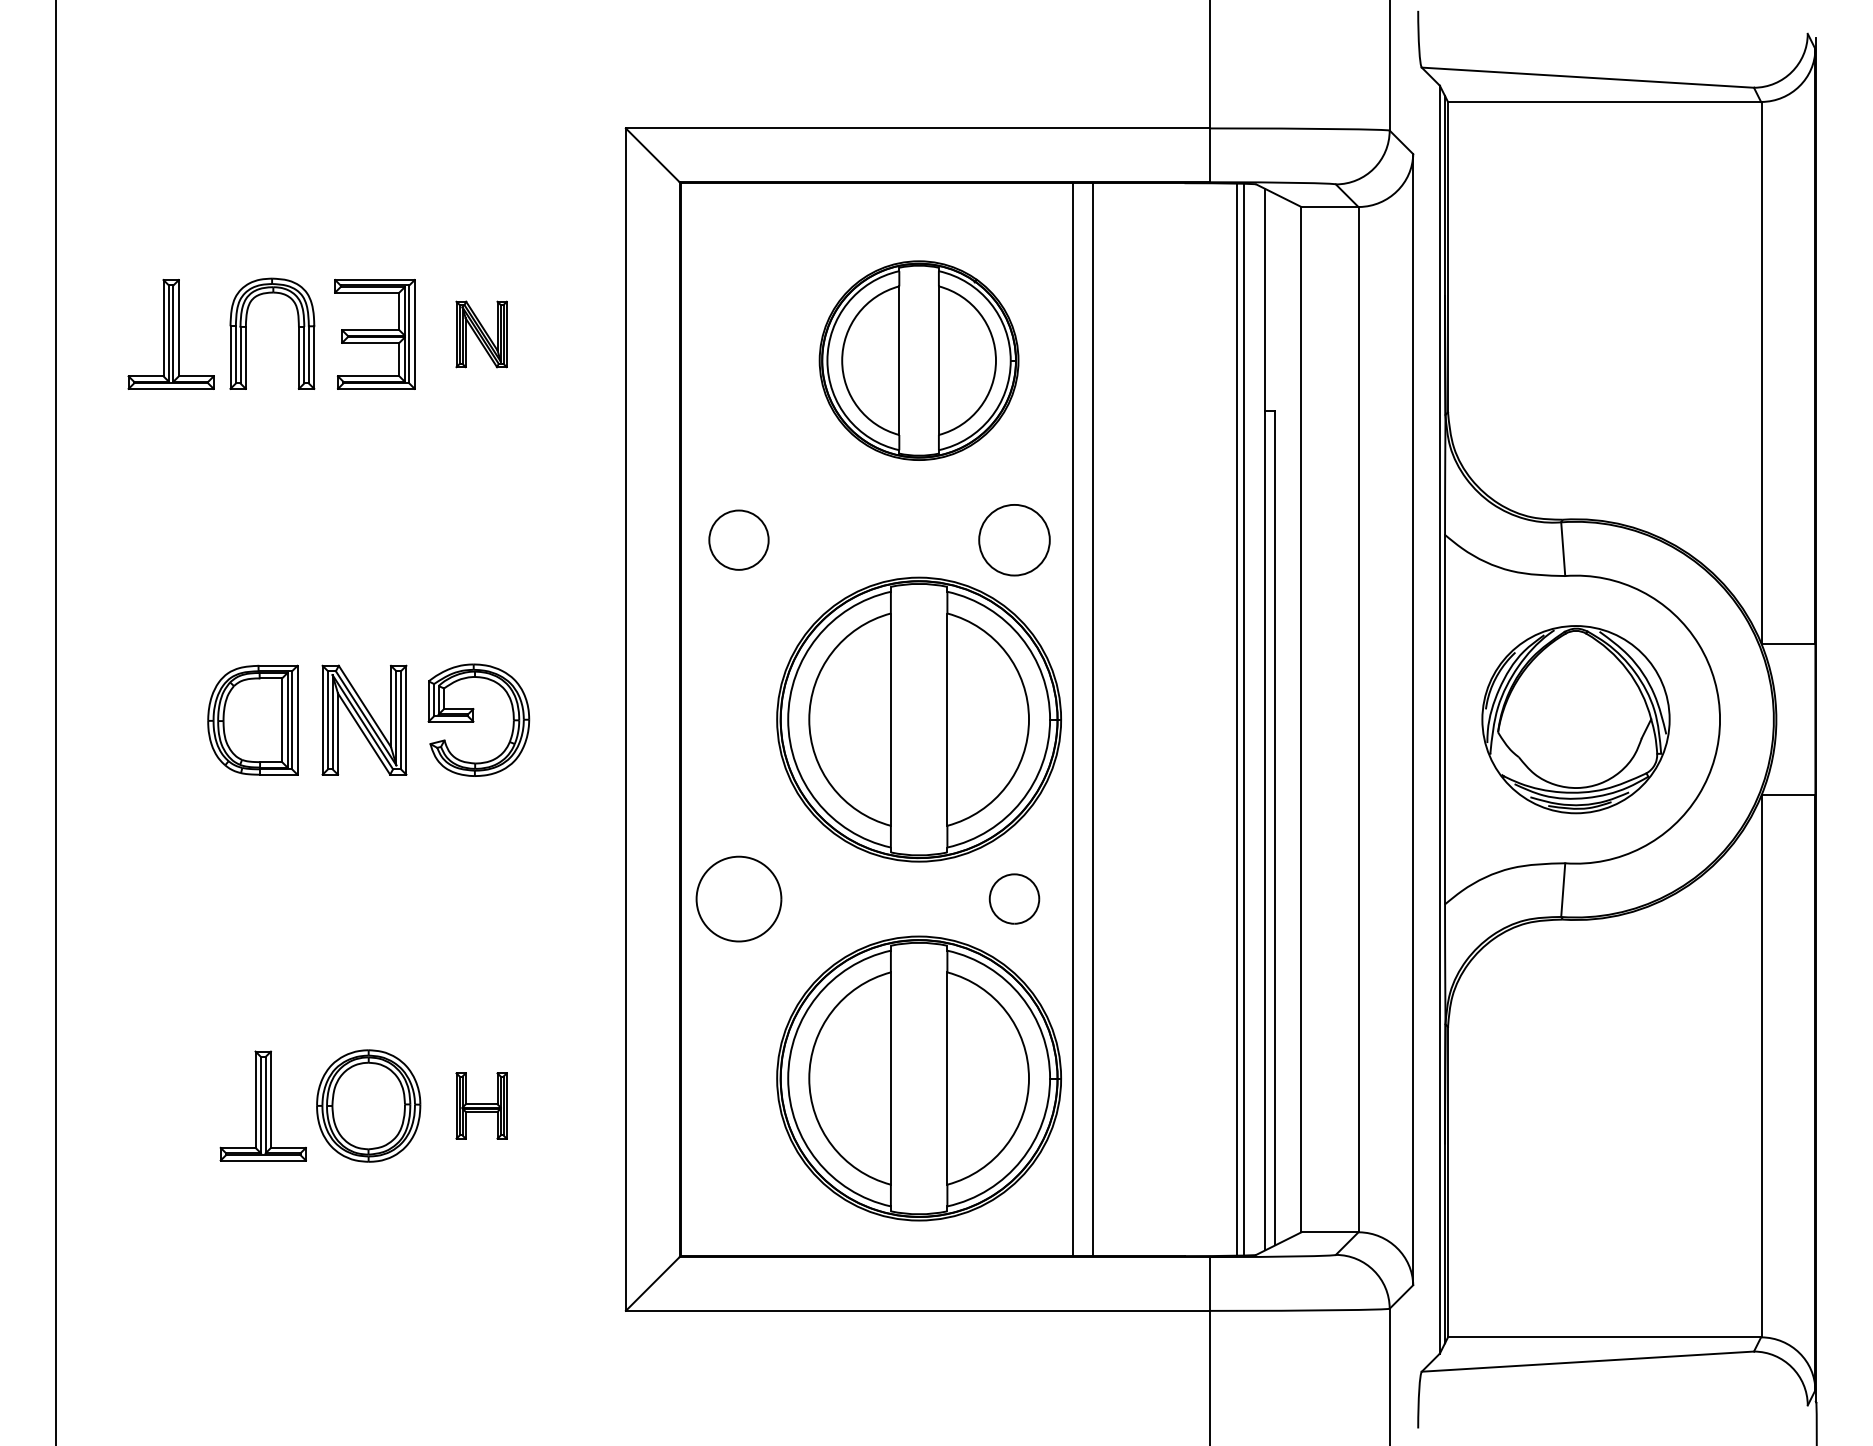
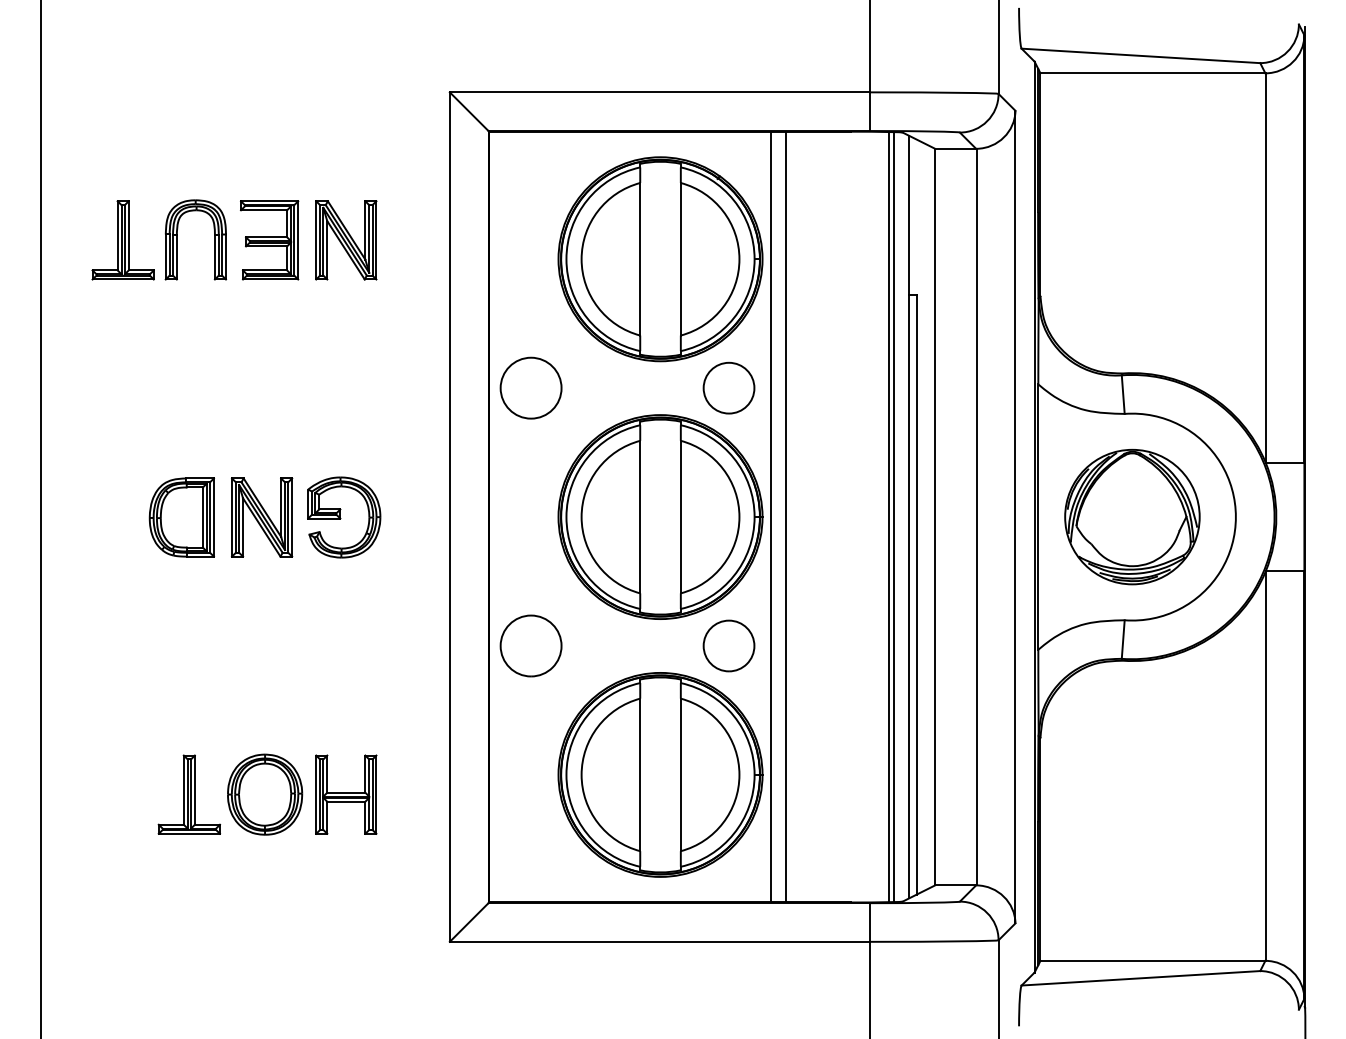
part: (481, 334) -> (346, 240), size x1.67
part: (918, 360) -> (660, 259), size x1.43
circle: (738, 539) -> (530, 387), size x1.43
part: (1014, 898) -> (729, 645), size x1.43
part: (481, 1105) -> (346, 794), size x1.67

